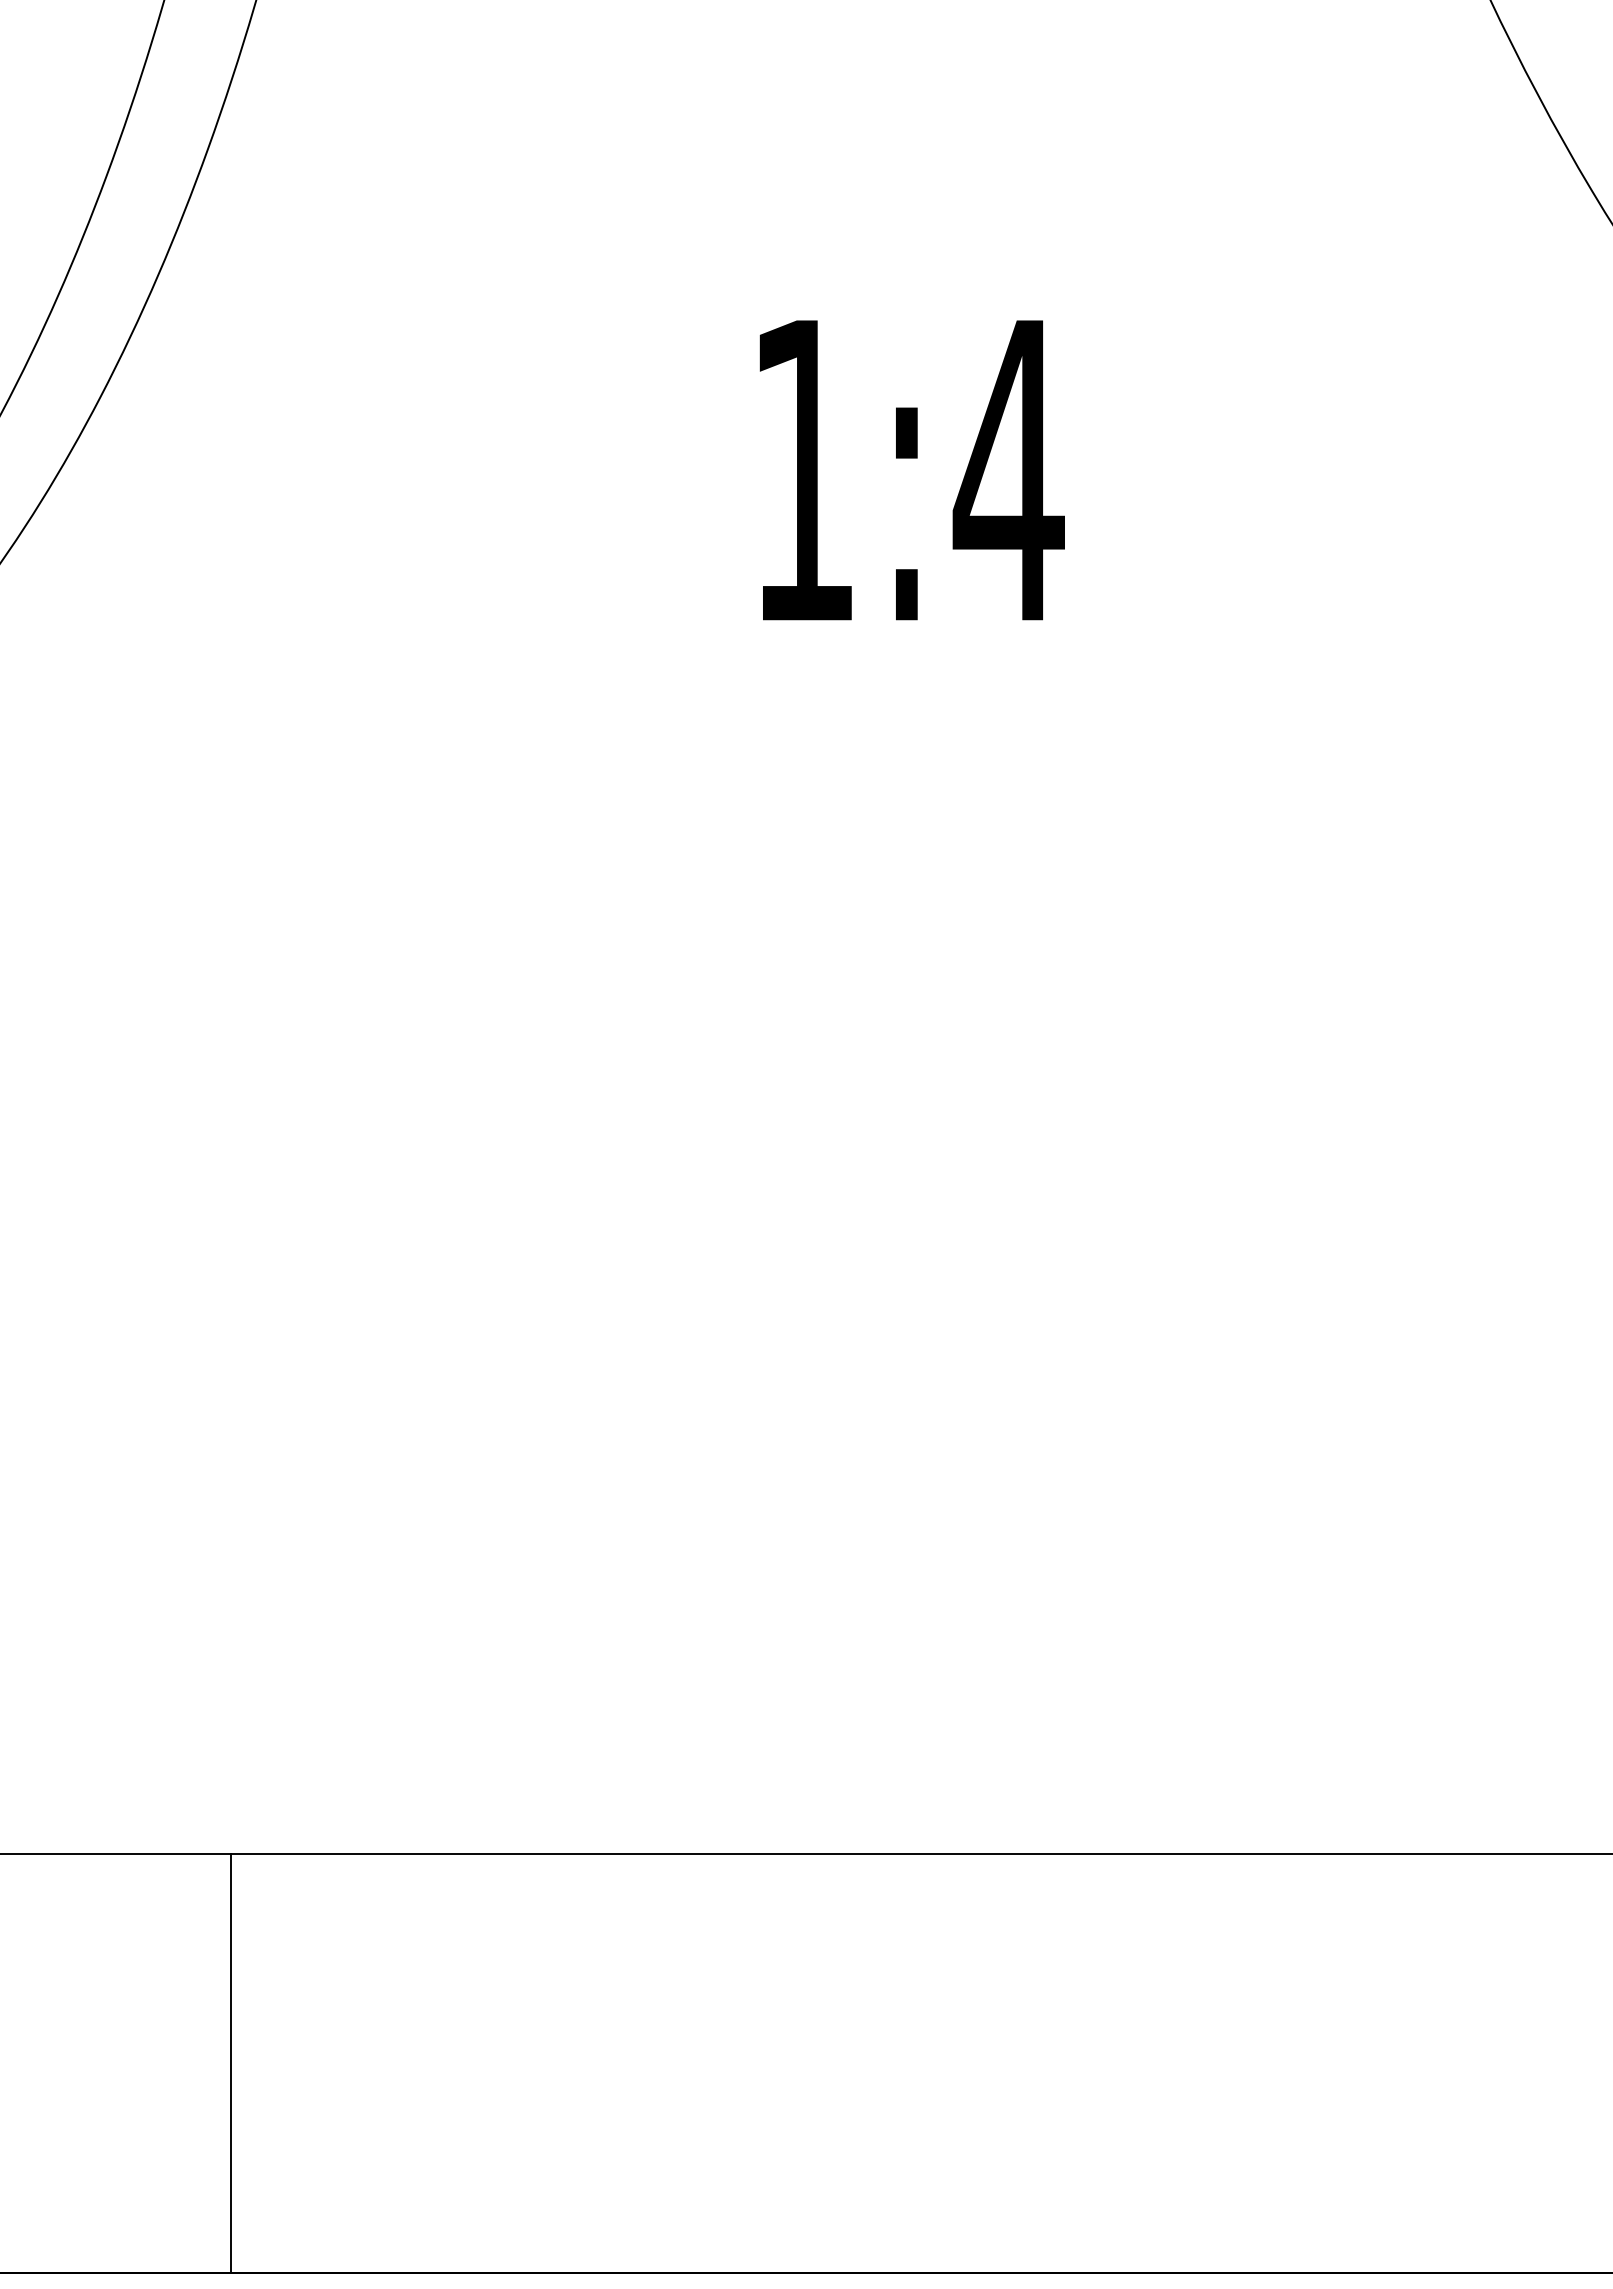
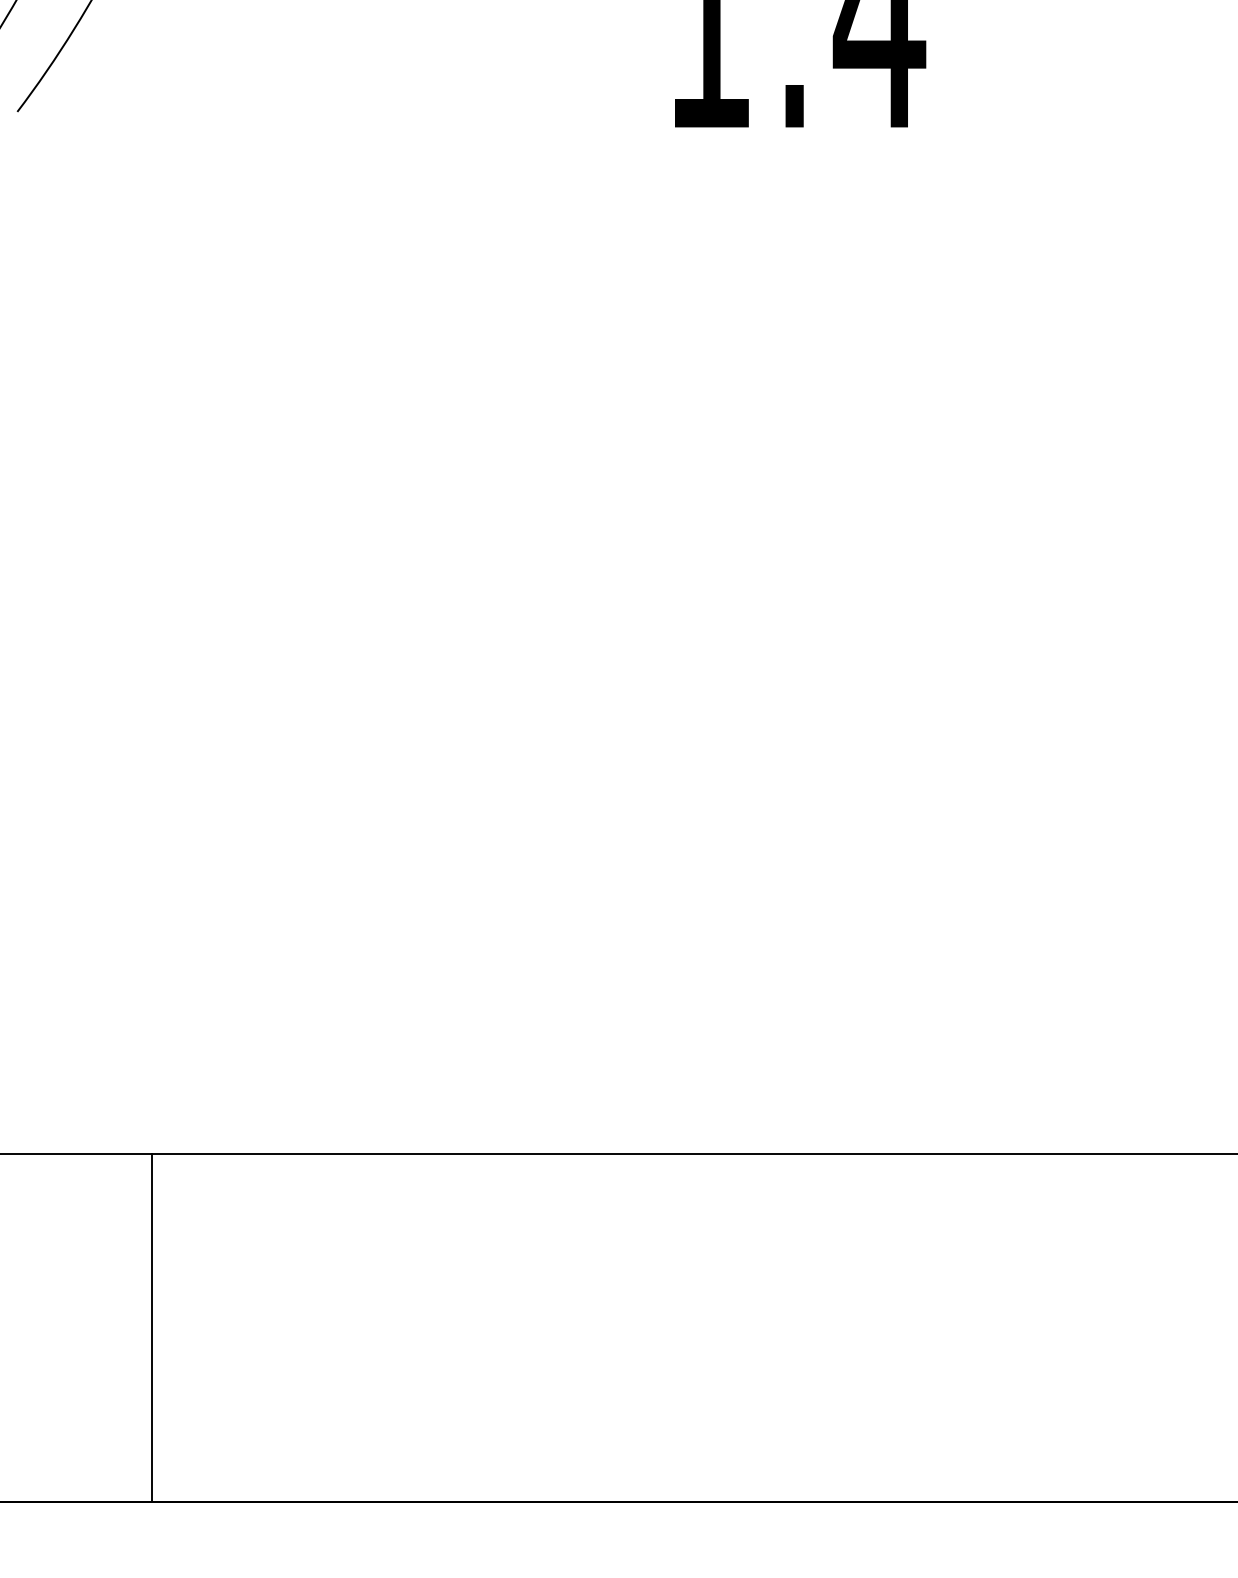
line: (231, 2063) -> (152, 1328), moved

